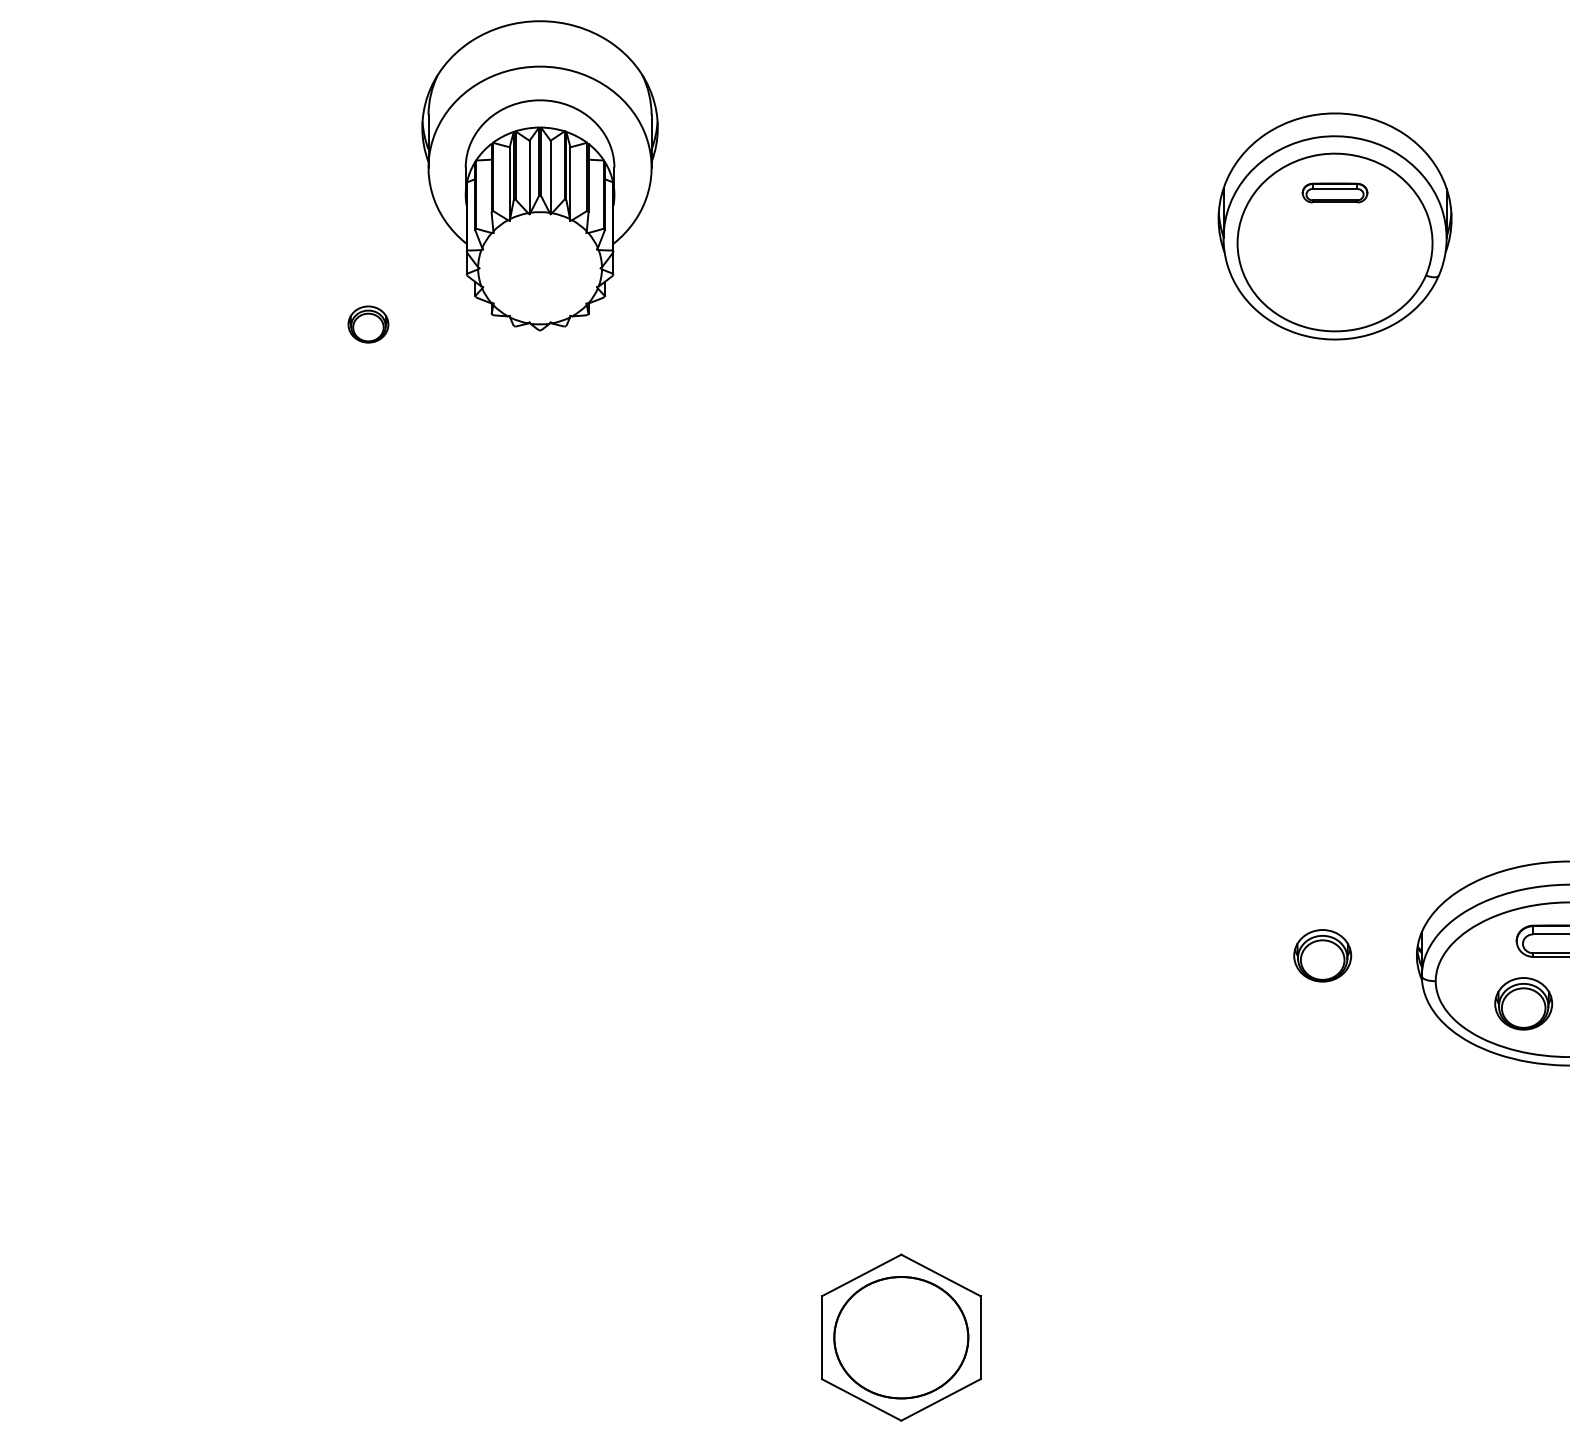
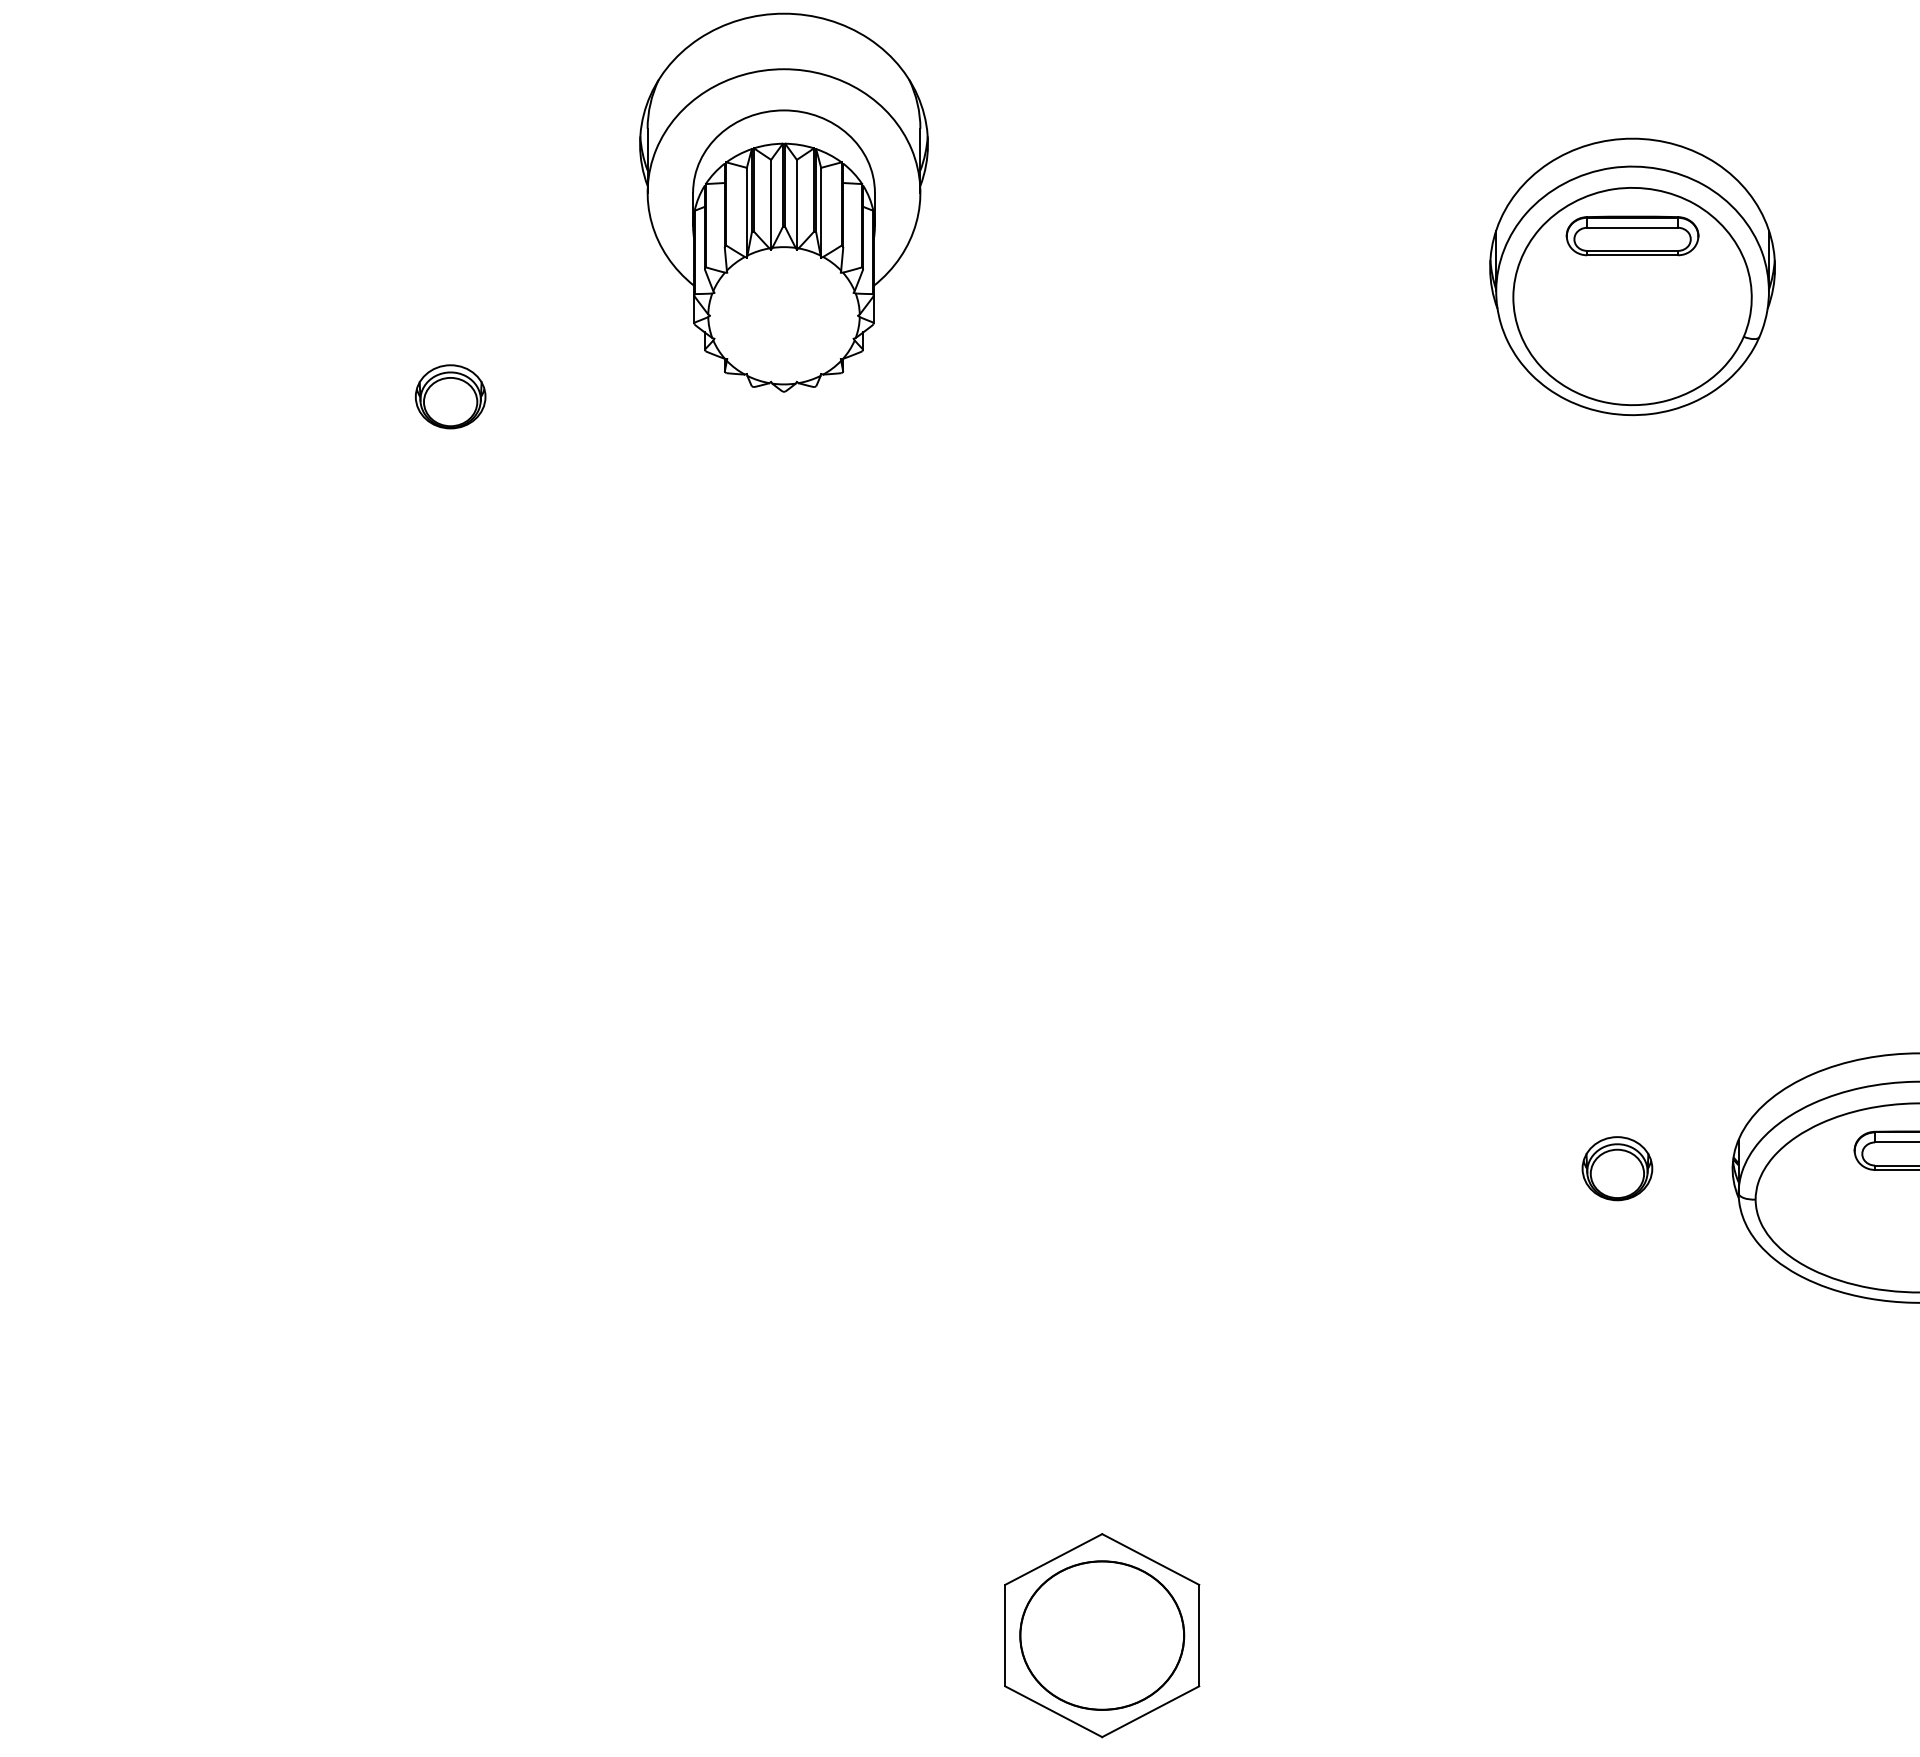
part: (539, 175) -> (783, 202), moved
part: (1334, 192) -> (1631, 235), size x1.67
part: (368, 324) -> (450, 396), size x1.43
part: (1523, 1003) -> (1862, 1226), removed

